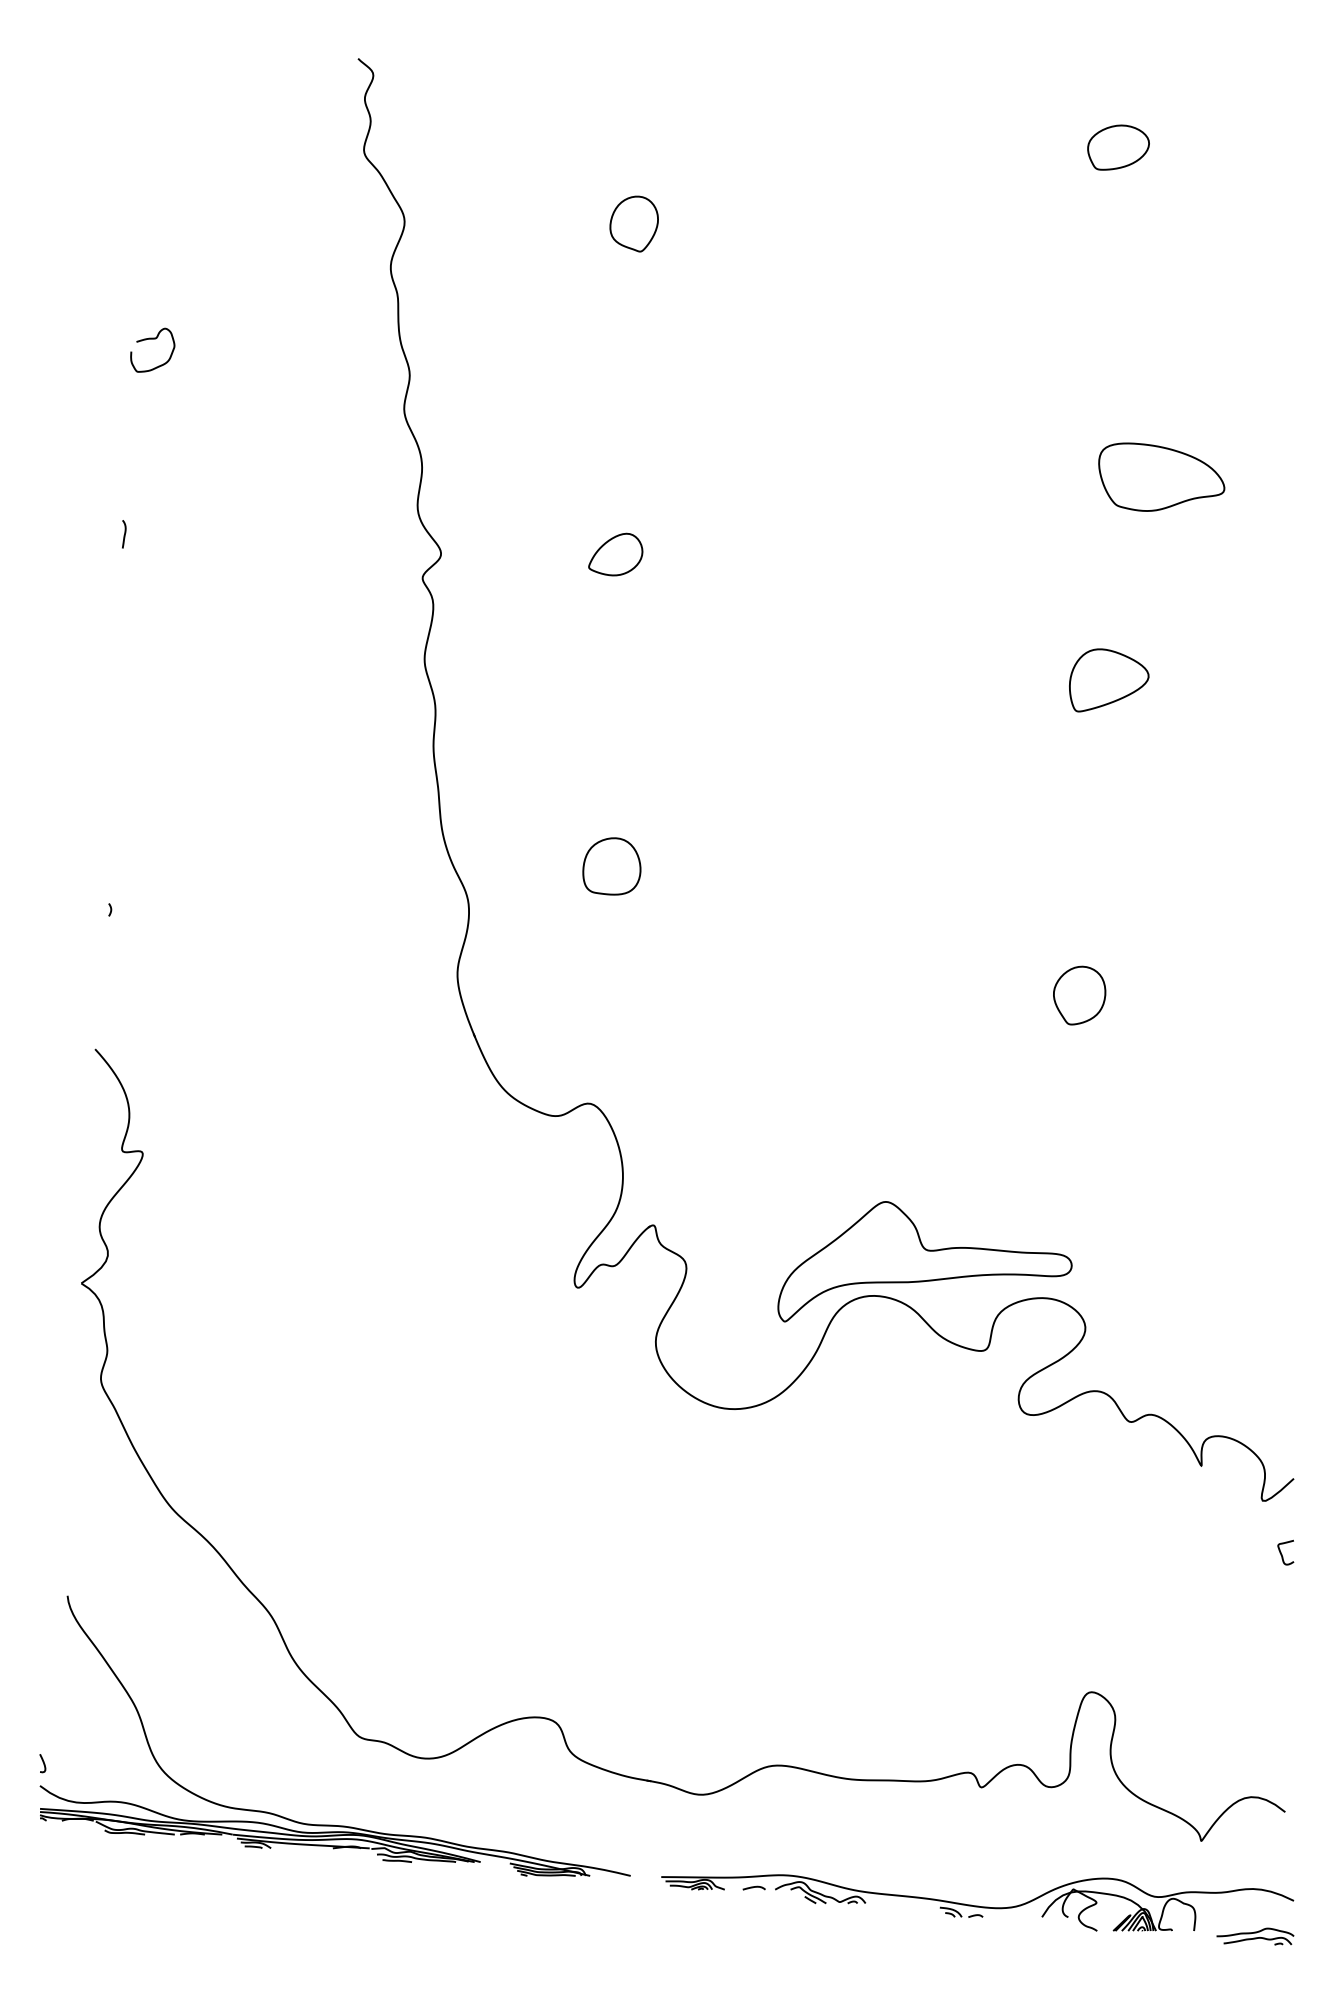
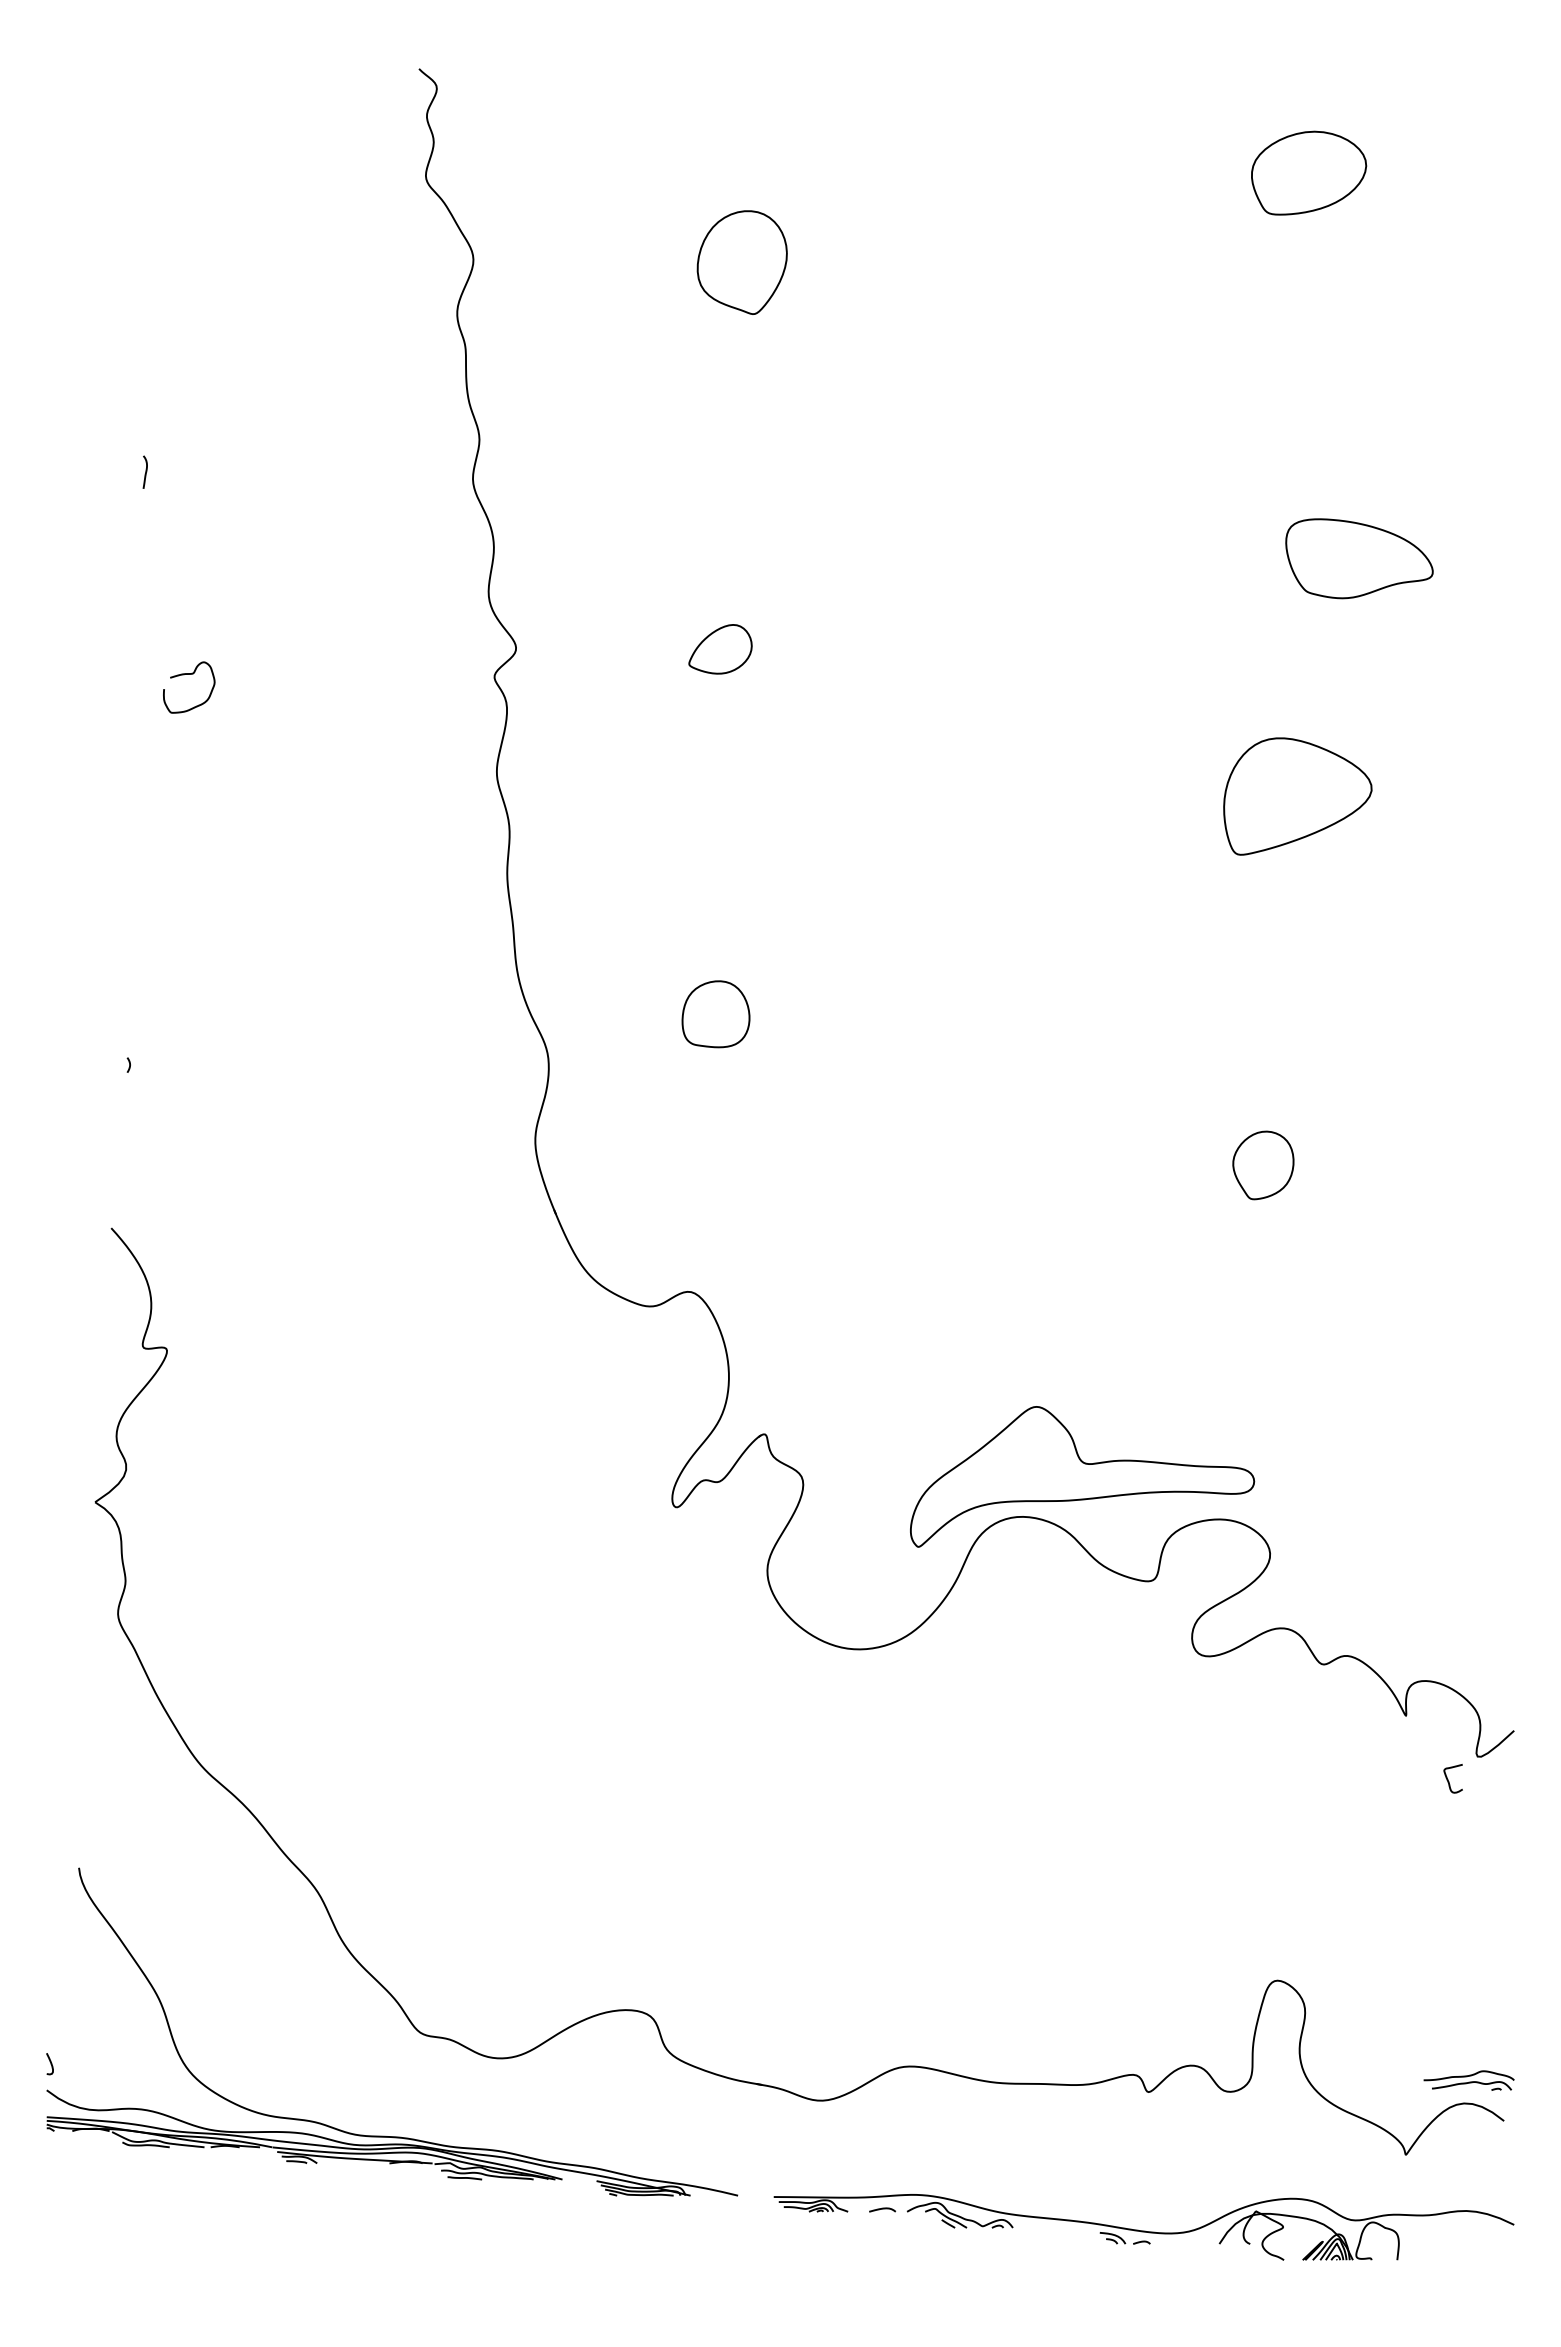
part: (1118, 147) -> (1308, 172), size x1.6
part: (633, 223) -> (741, 261), size x1.6
curve: (152, 339) -> (188, 674), moved
curve: (124, 534) -> (145, 472), moved
part: (1109, 680) -> (1298, 796), size x1.6
curve: (1282, 1554) -> (1449, 1780), moved
part: (1255, 1936) -> (1469, 2080), moved

